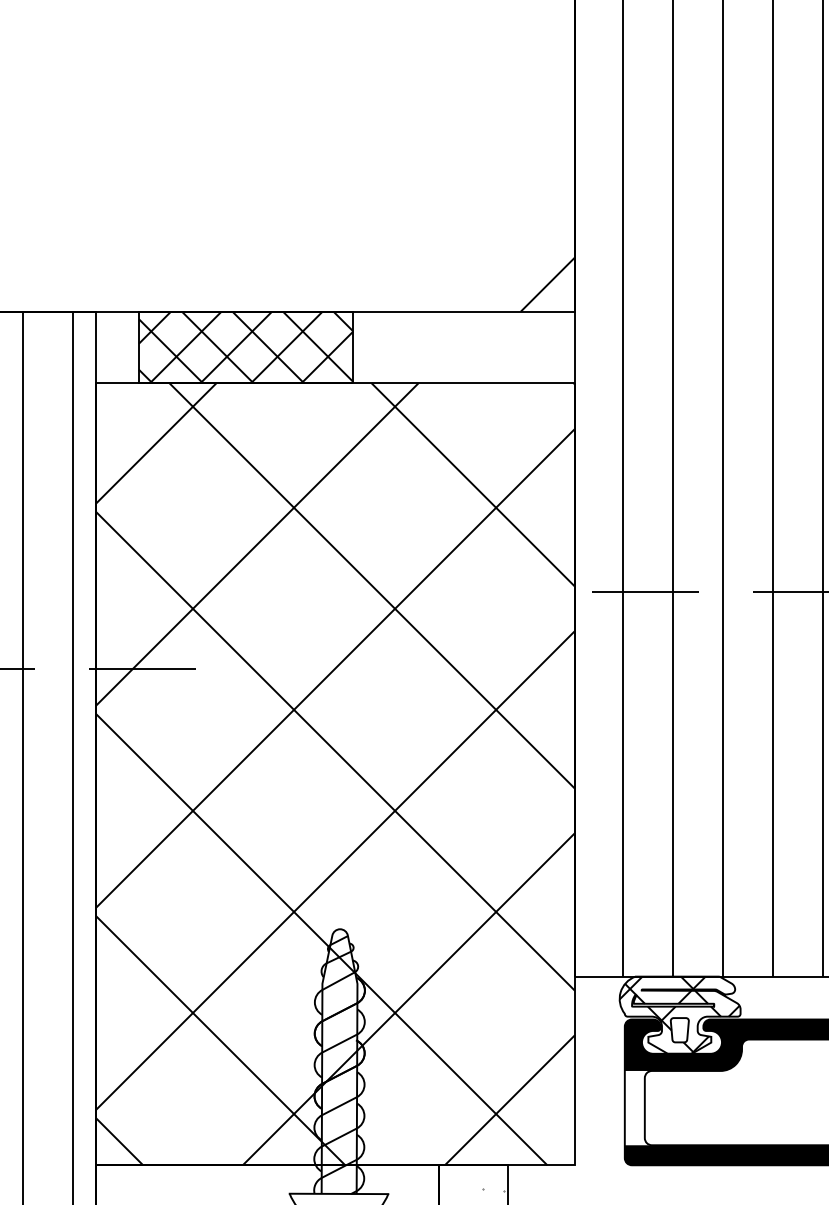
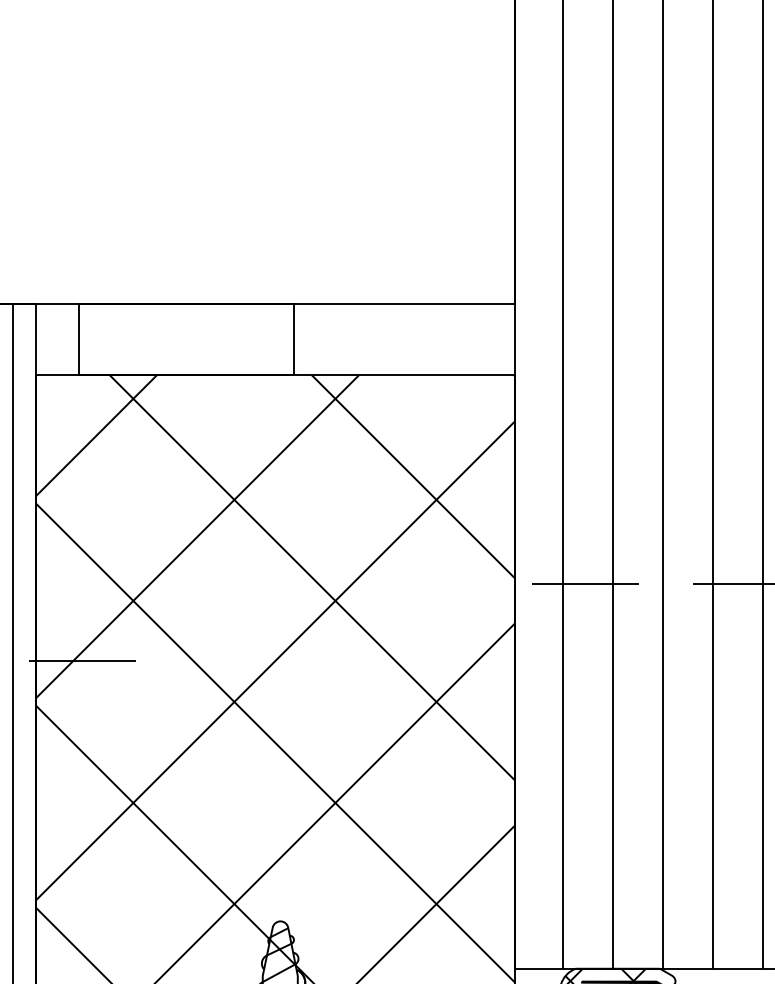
hatch: (547, 284) -> (487, 276), removed
hatch: (245, 347) -> (185, 339), removed

